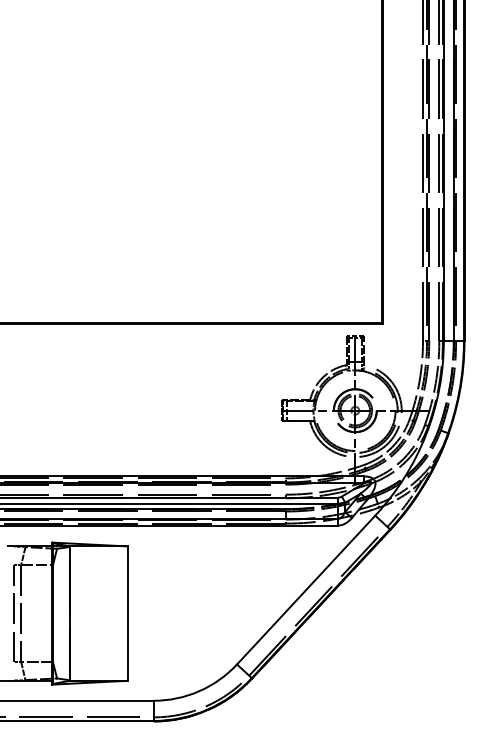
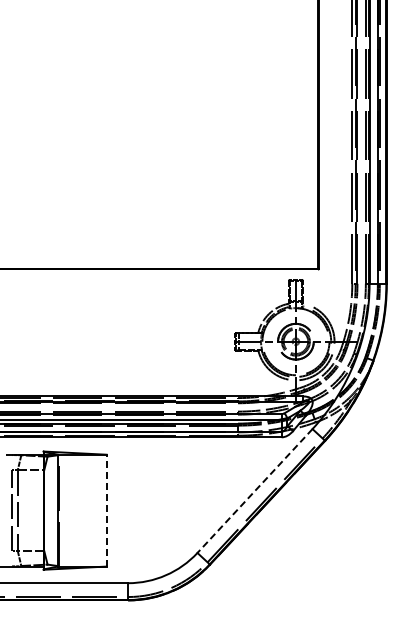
line: (306, 590) -> (255, 491), solid -> dashed
line: (127, 613) -> (106, 510), solid -> dashed

